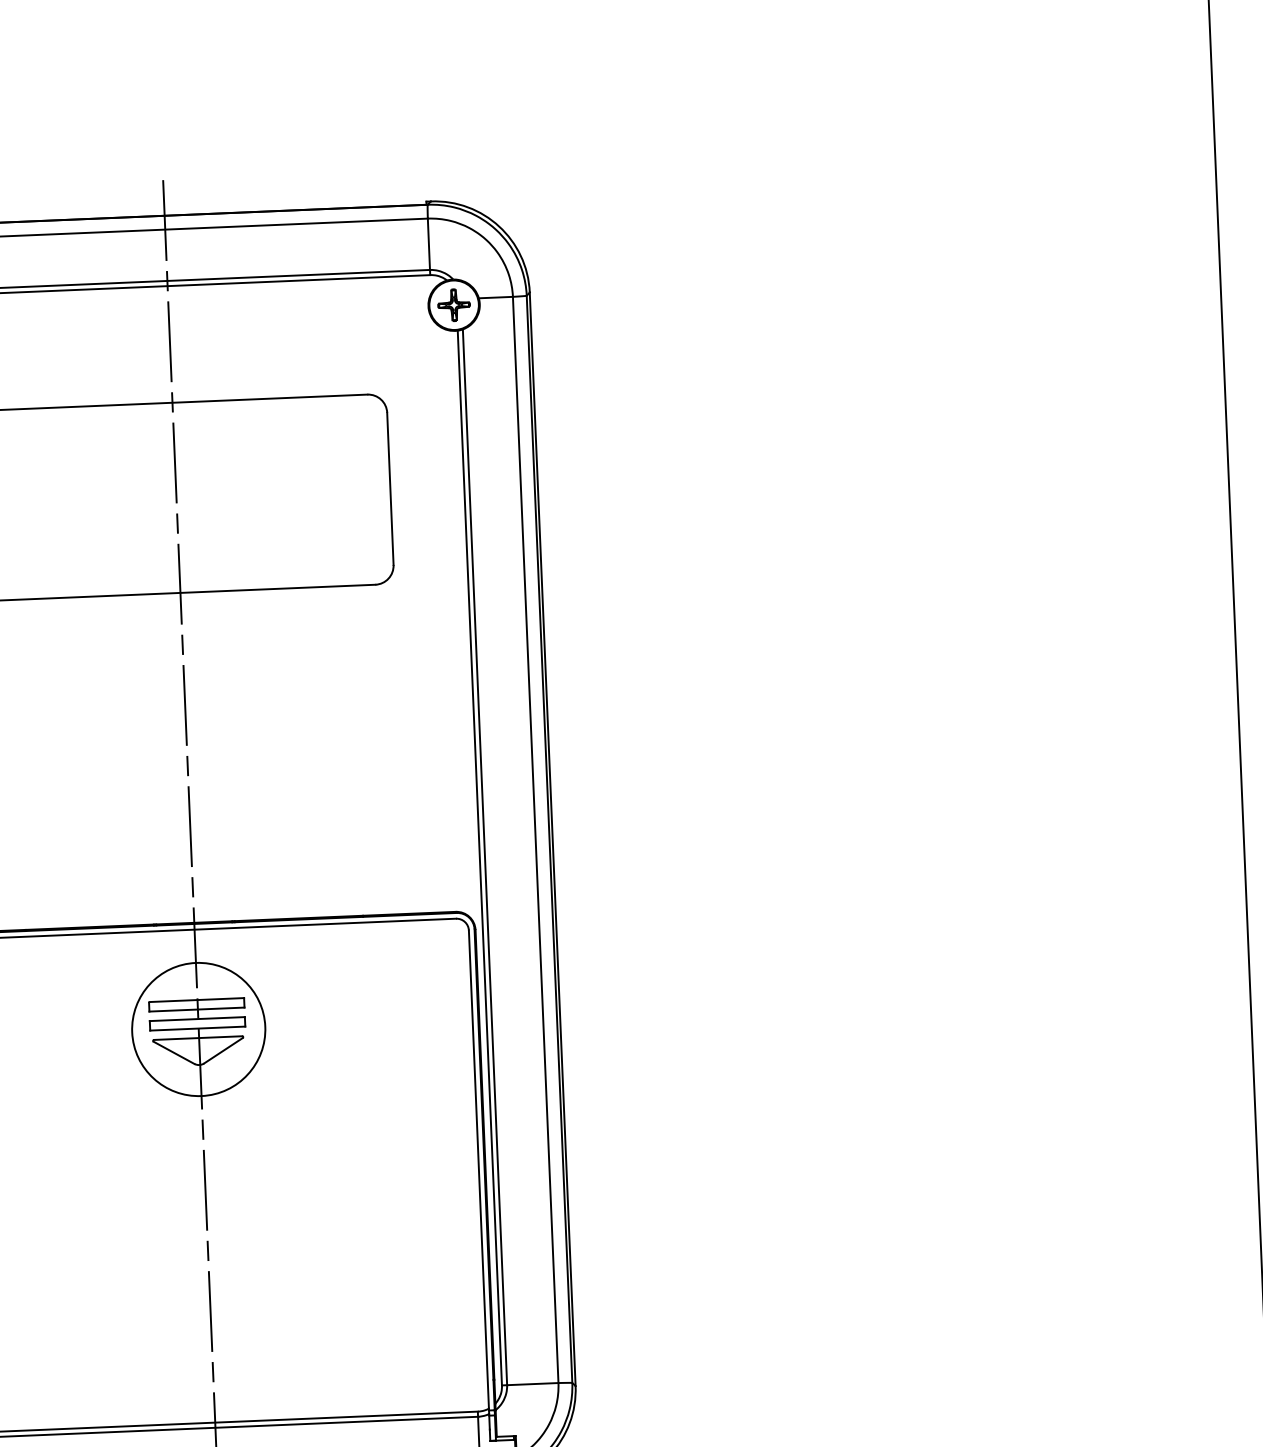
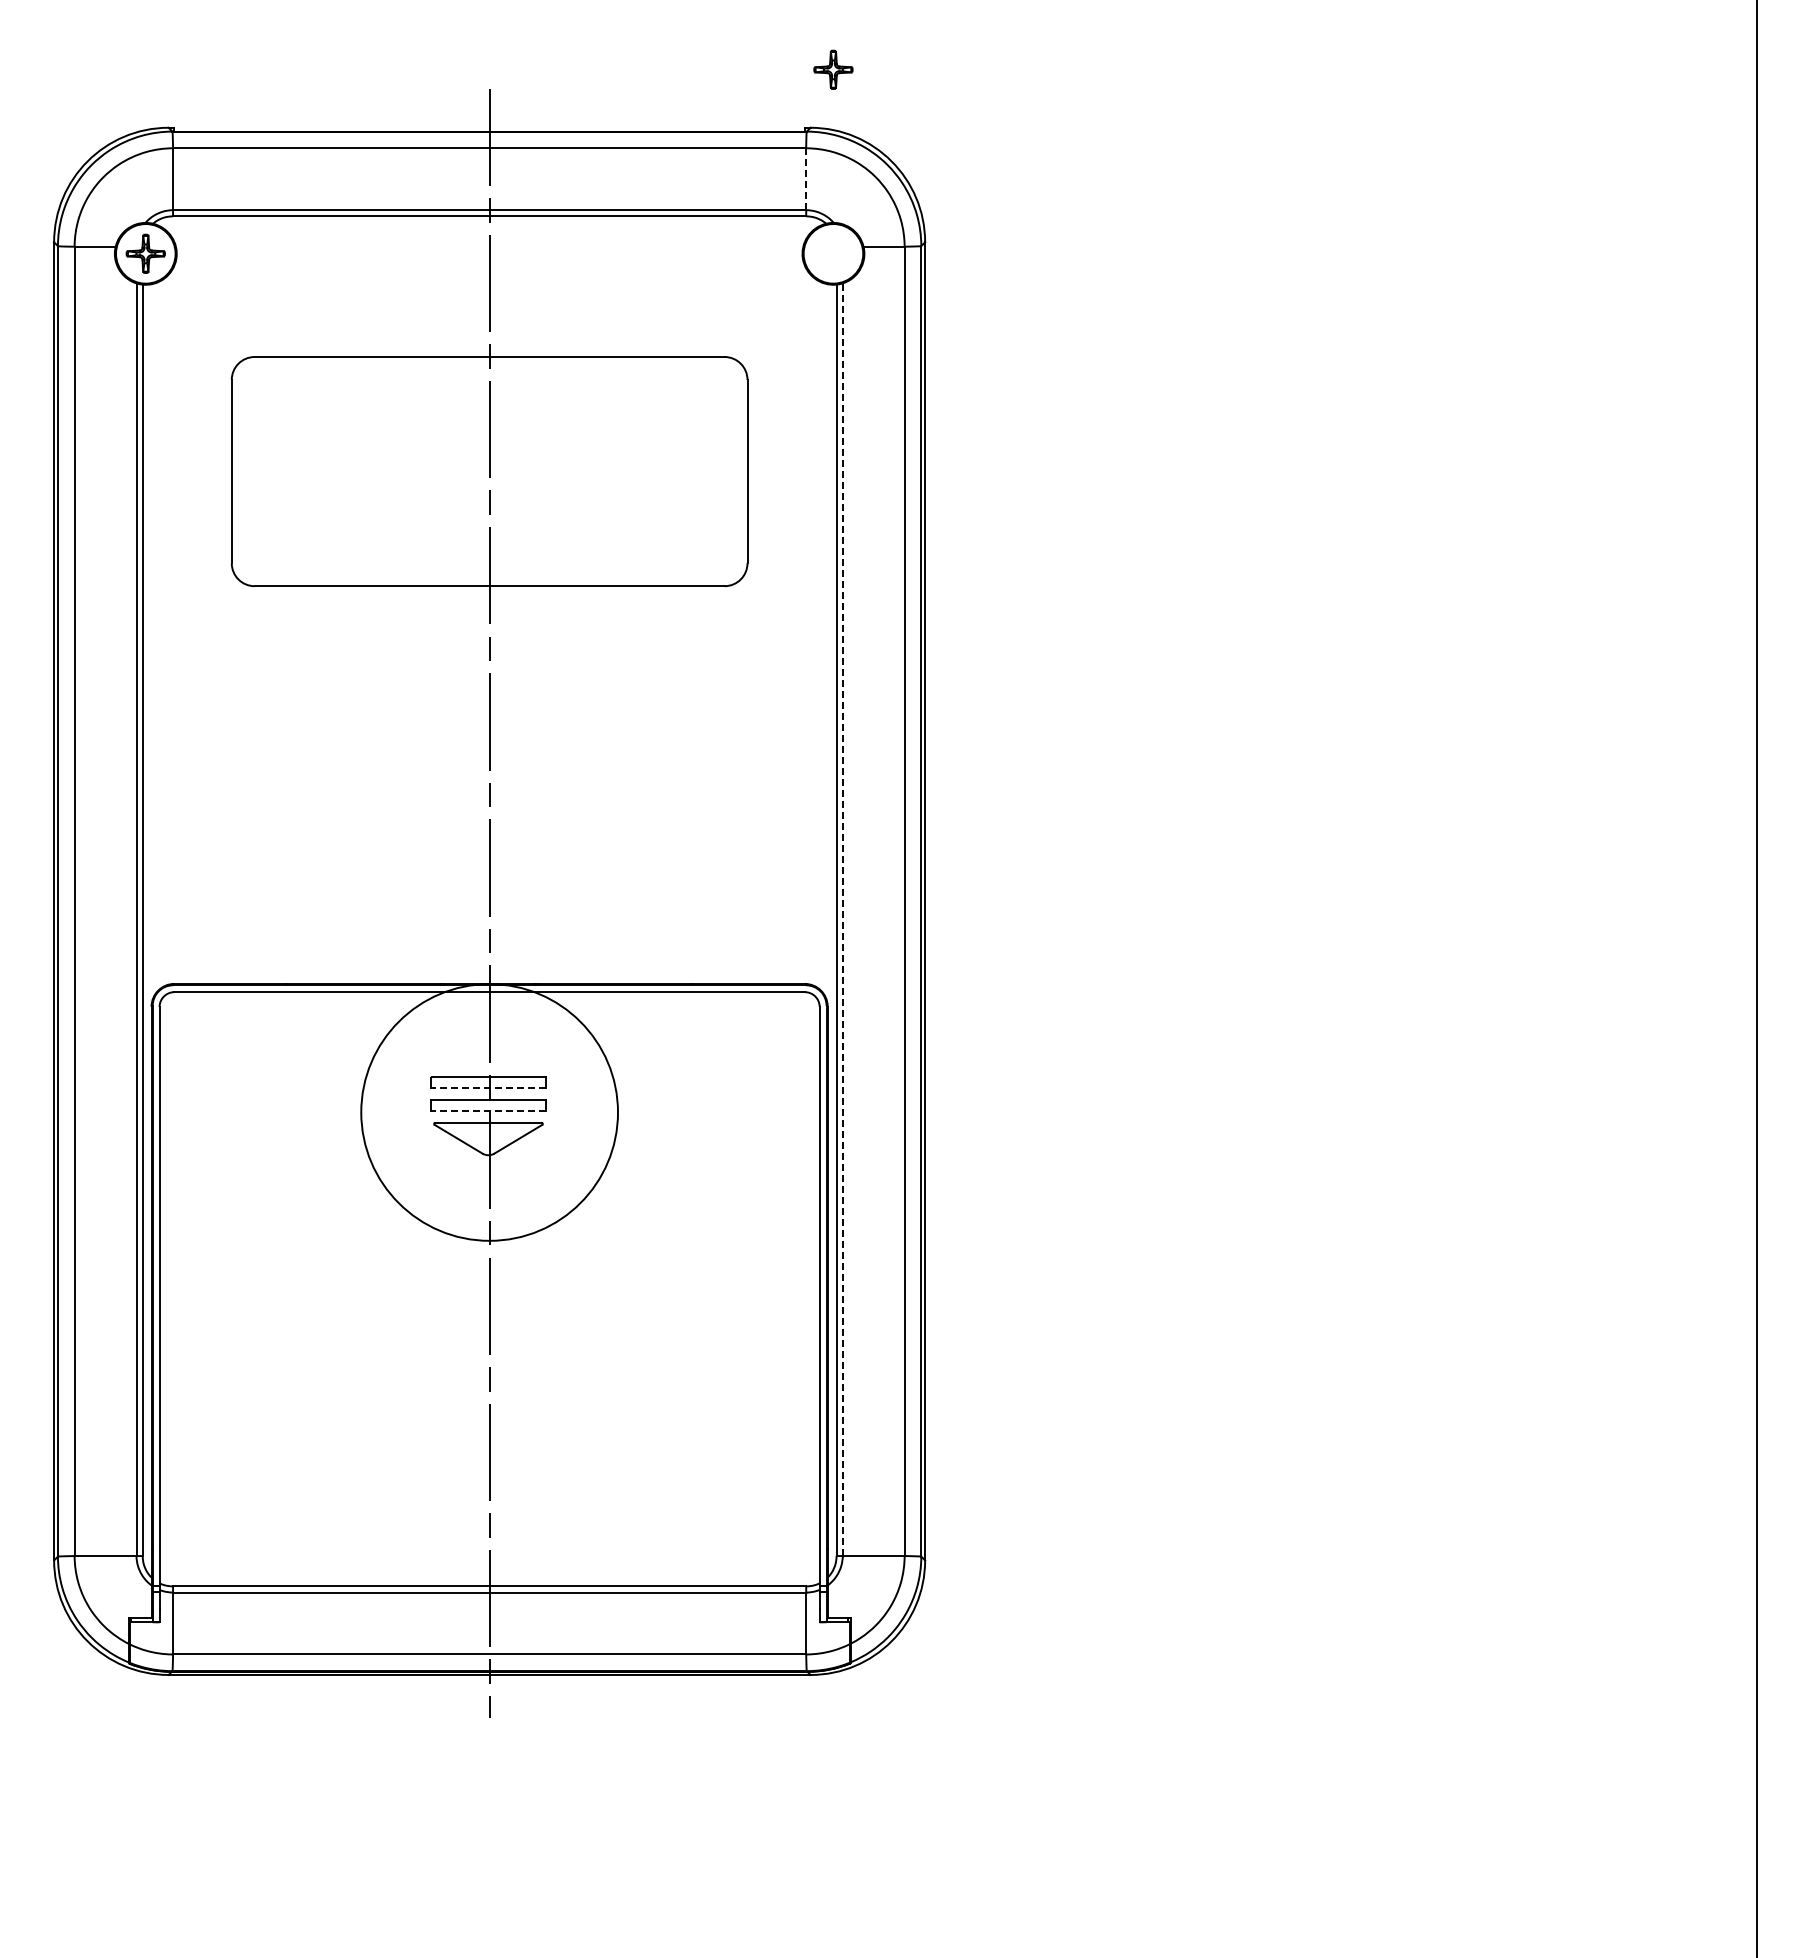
line: (429, 244) -> (806, 179), solid -> dashed
part: (454, 304) -> (833, 69), moved
line: (484, 857) -> (842, 919), solid -> dashed
line: (196, 1009) -> (487, 1088), solid -> dashed
line: (196, 1028) -> (487, 1111), solid -> dashed
circle: (198, 1029) -> (489, 1112), size x1.6

